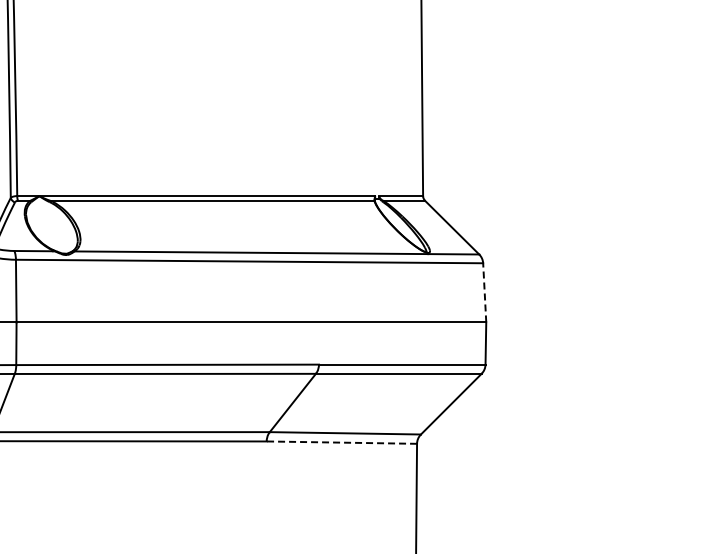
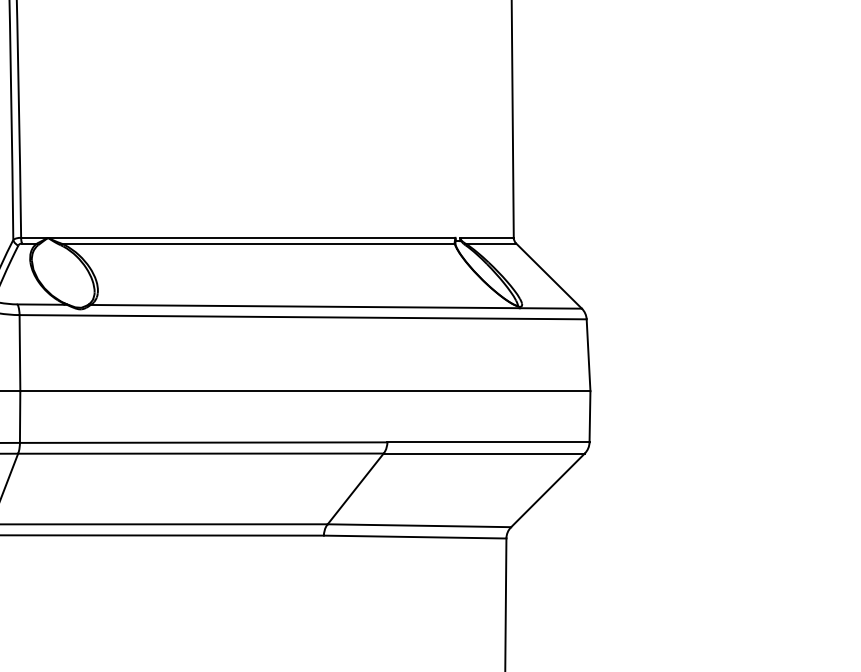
line: (484, 292) -> (588, 354), dashed -> solid
line: (341, 442) -> (414, 536), dashed -> solid

